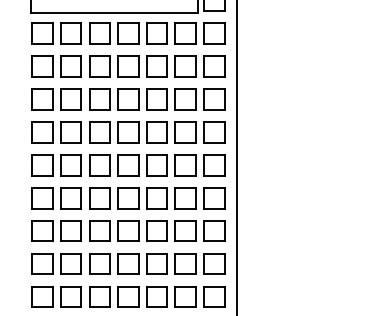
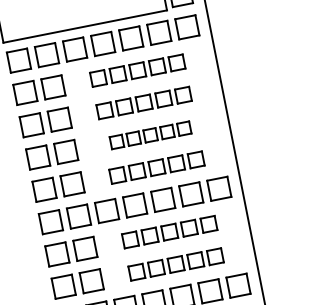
part: (157, 66) -> (138, 70), size x0.7
part: (157, 99) -> (144, 103), size x0.7
part: (157, 132) -> (150, 135), size x0.6
part: (157, 165) -> (157, 167), size x0.7
part: (157, 230) -> (169, 231), size x0.7
part: (157, 263) -> (176, 263), size x0.7

